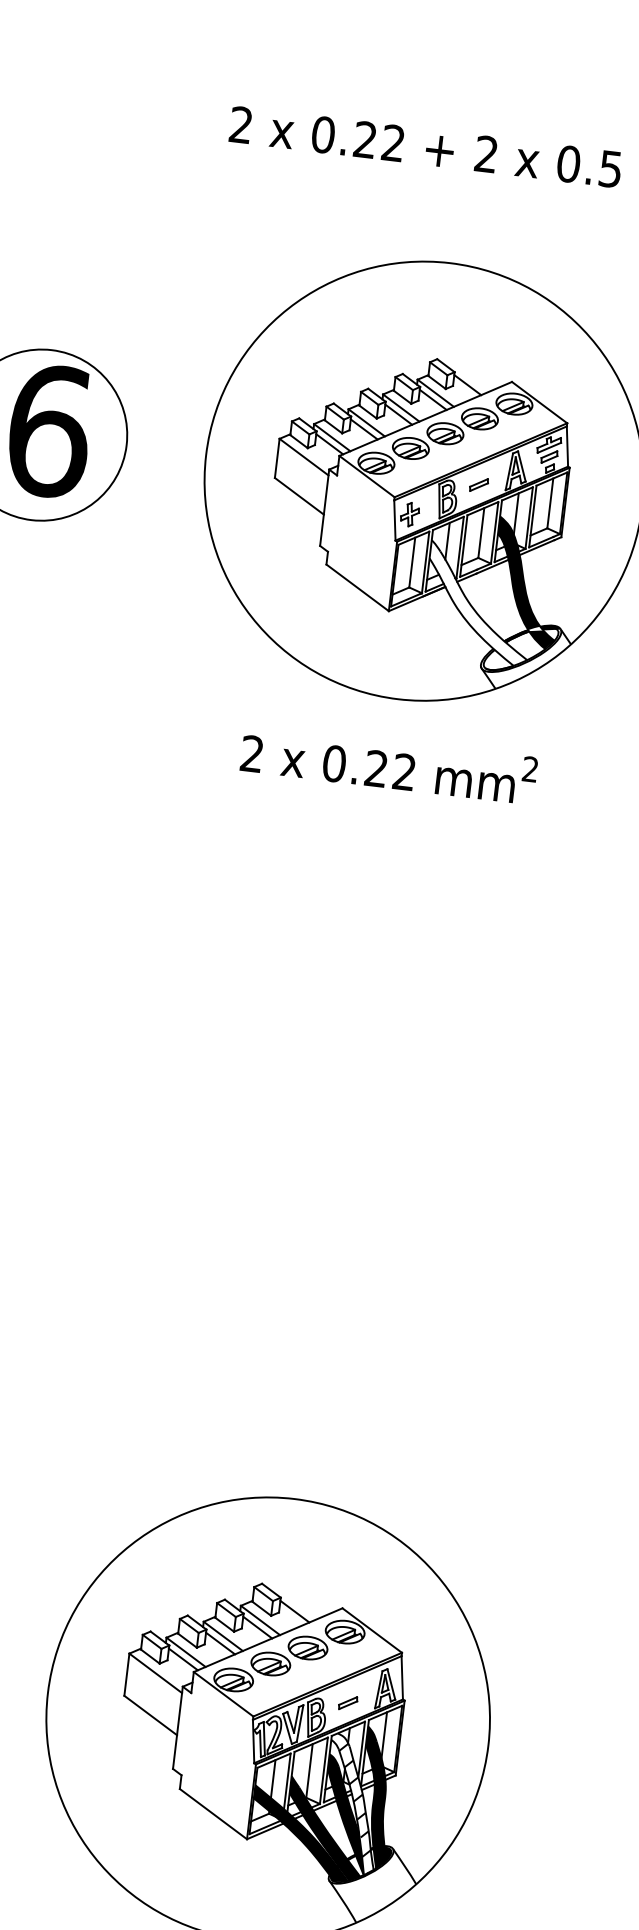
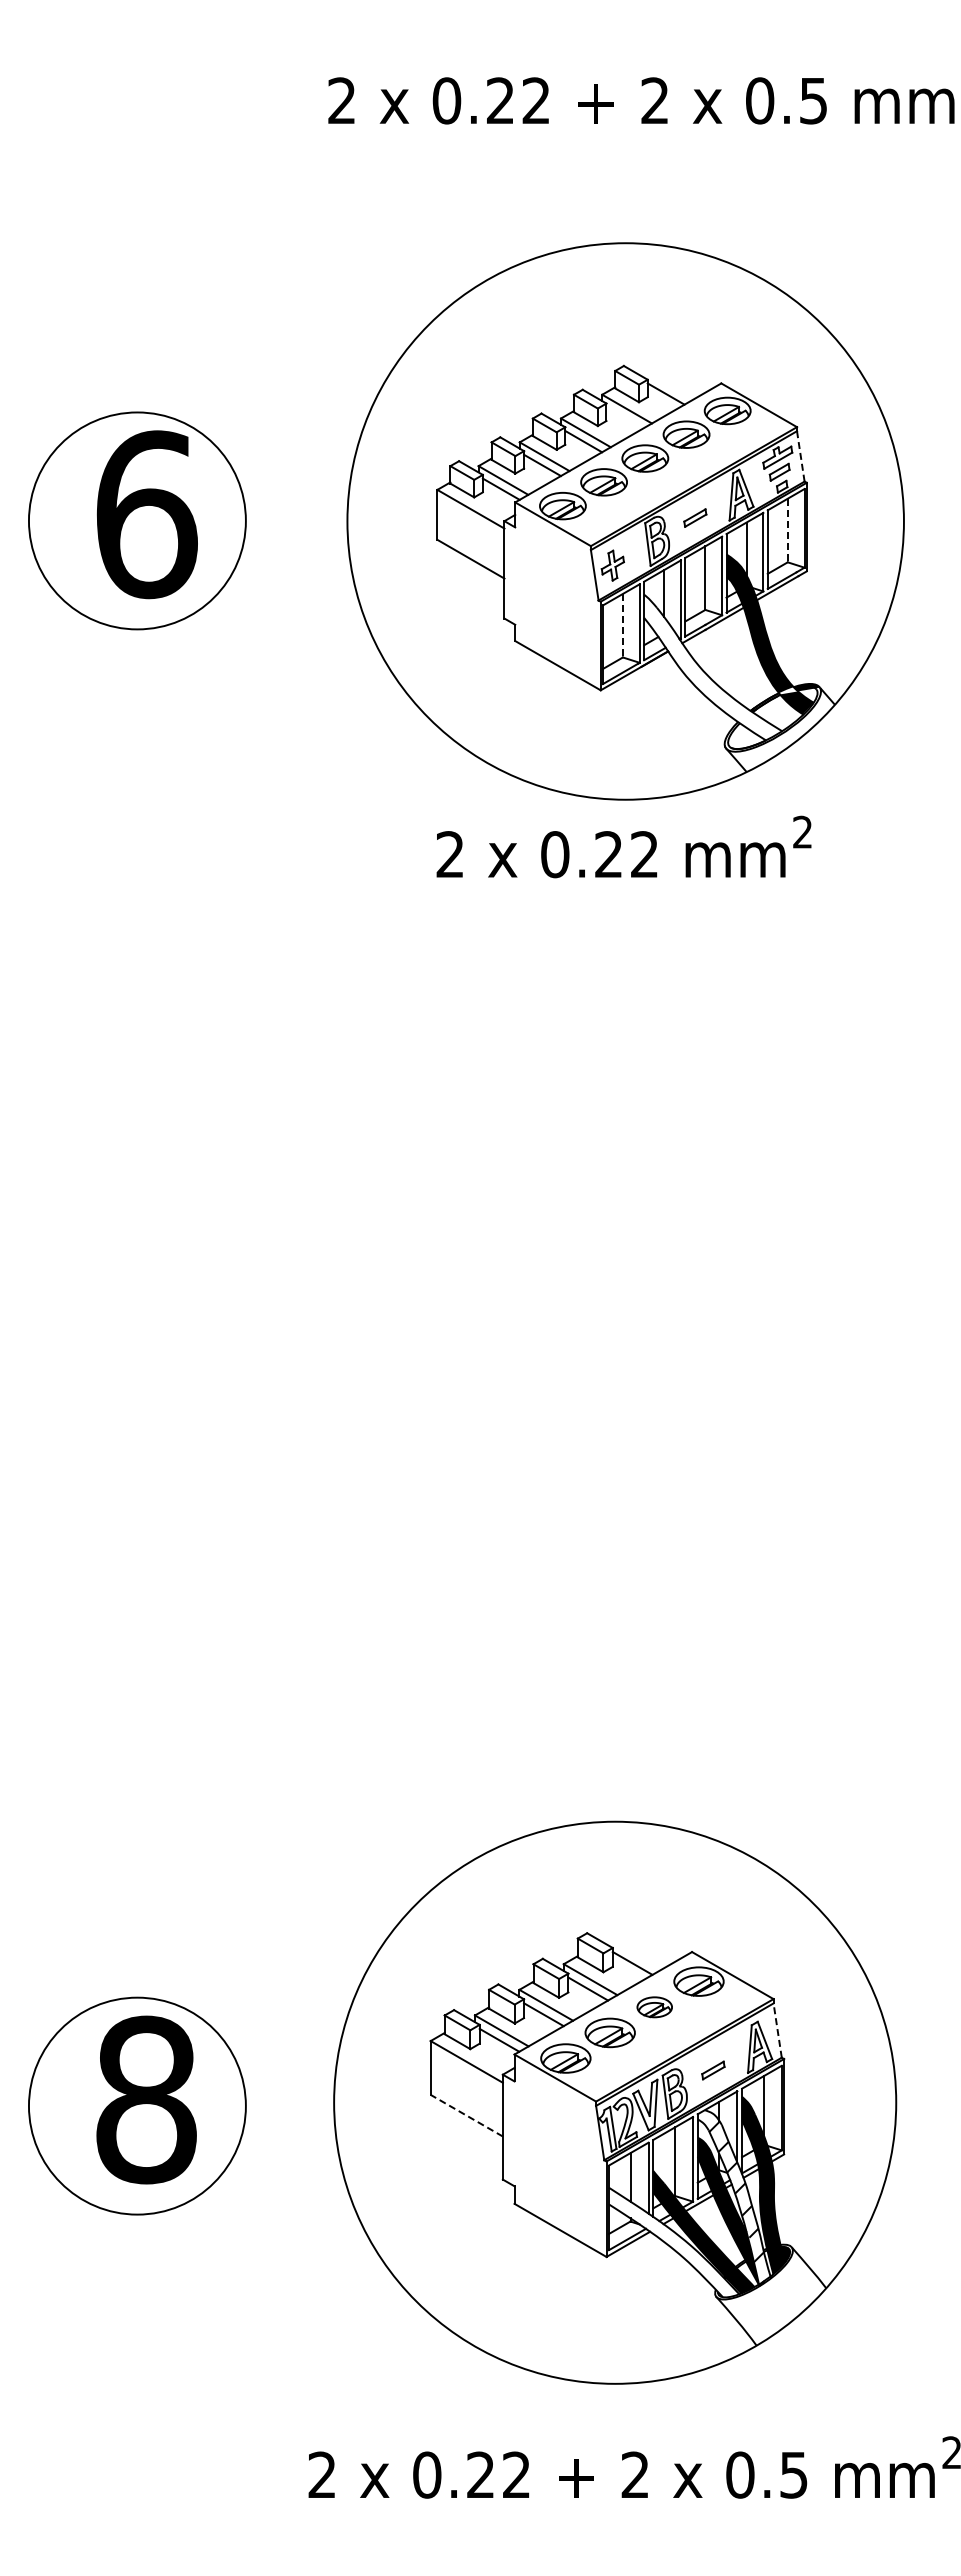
line: (432, 399) -> (624, 417), removed
line: (567, 445) -> (800, 455), solid -> dashed
line: (550, 503) -> (787, 530), solid -> dashed
line: (411, 562) -> (622, 625), solid -> dashed
text: (388, 763) -> (623, 846), moved
part: (307, 1648) -> (654, 2007), size x0.7
line: (402, 1677) -> (777, 2030), solid -> dashed
line: (150, 1715) -> (466, 2115), solid -> dashed
fill: (306, 1834) -> (680, 2242), removed

